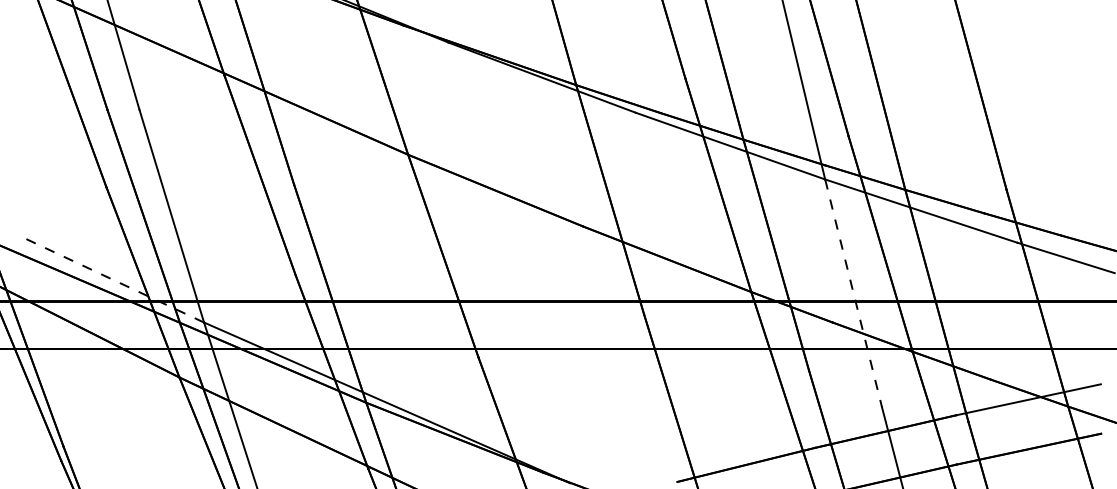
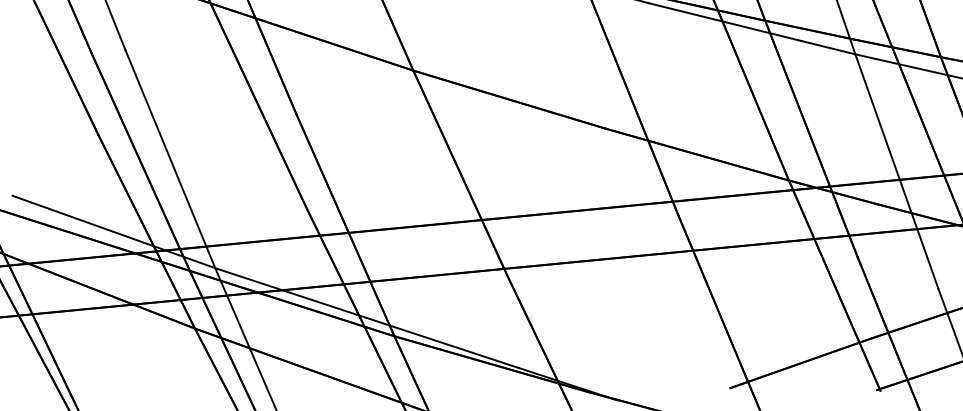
line: (112, 279) -> (114, 232), dashed -> solid
line: (853, 293) -> (896, 171), dashed -> solid

